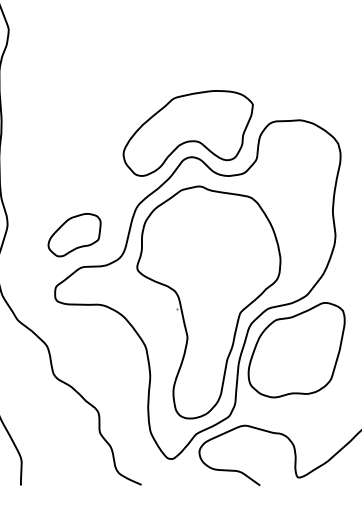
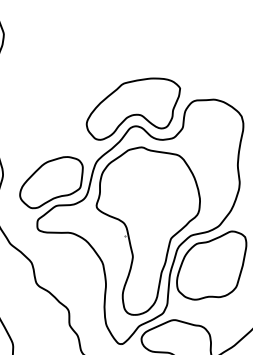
part: (74, 234) -> (51, 182), size x1.67

